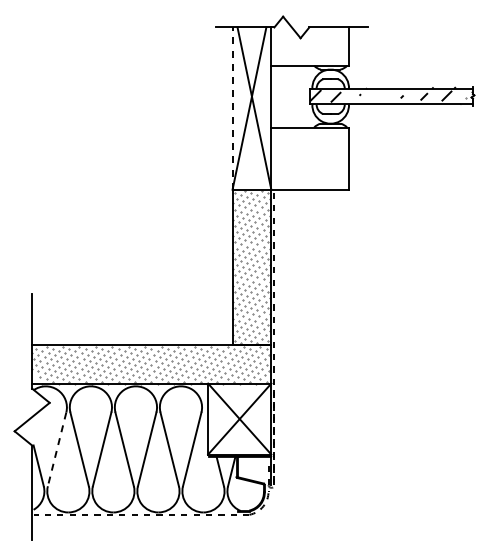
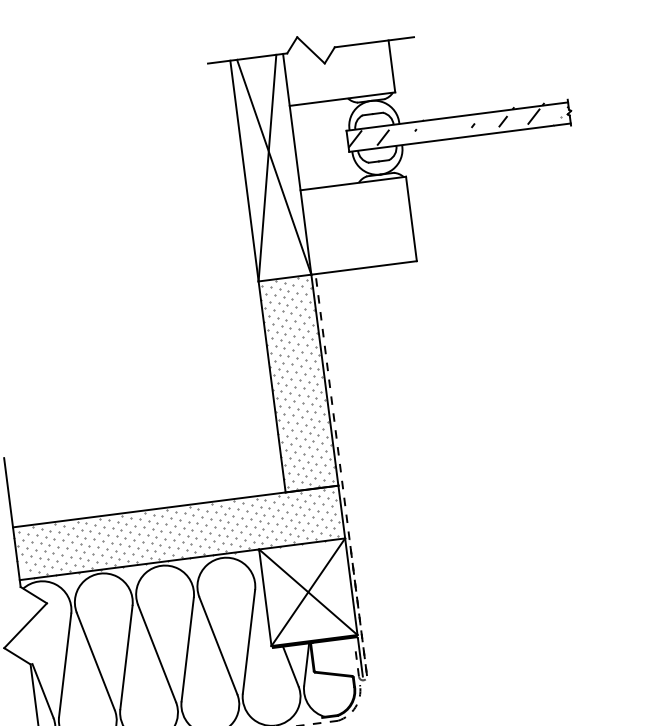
line: (232, 108) -> (244, 170), dashed -> solid
line: (57, 449) -> (65, 665), dashed -> solid

